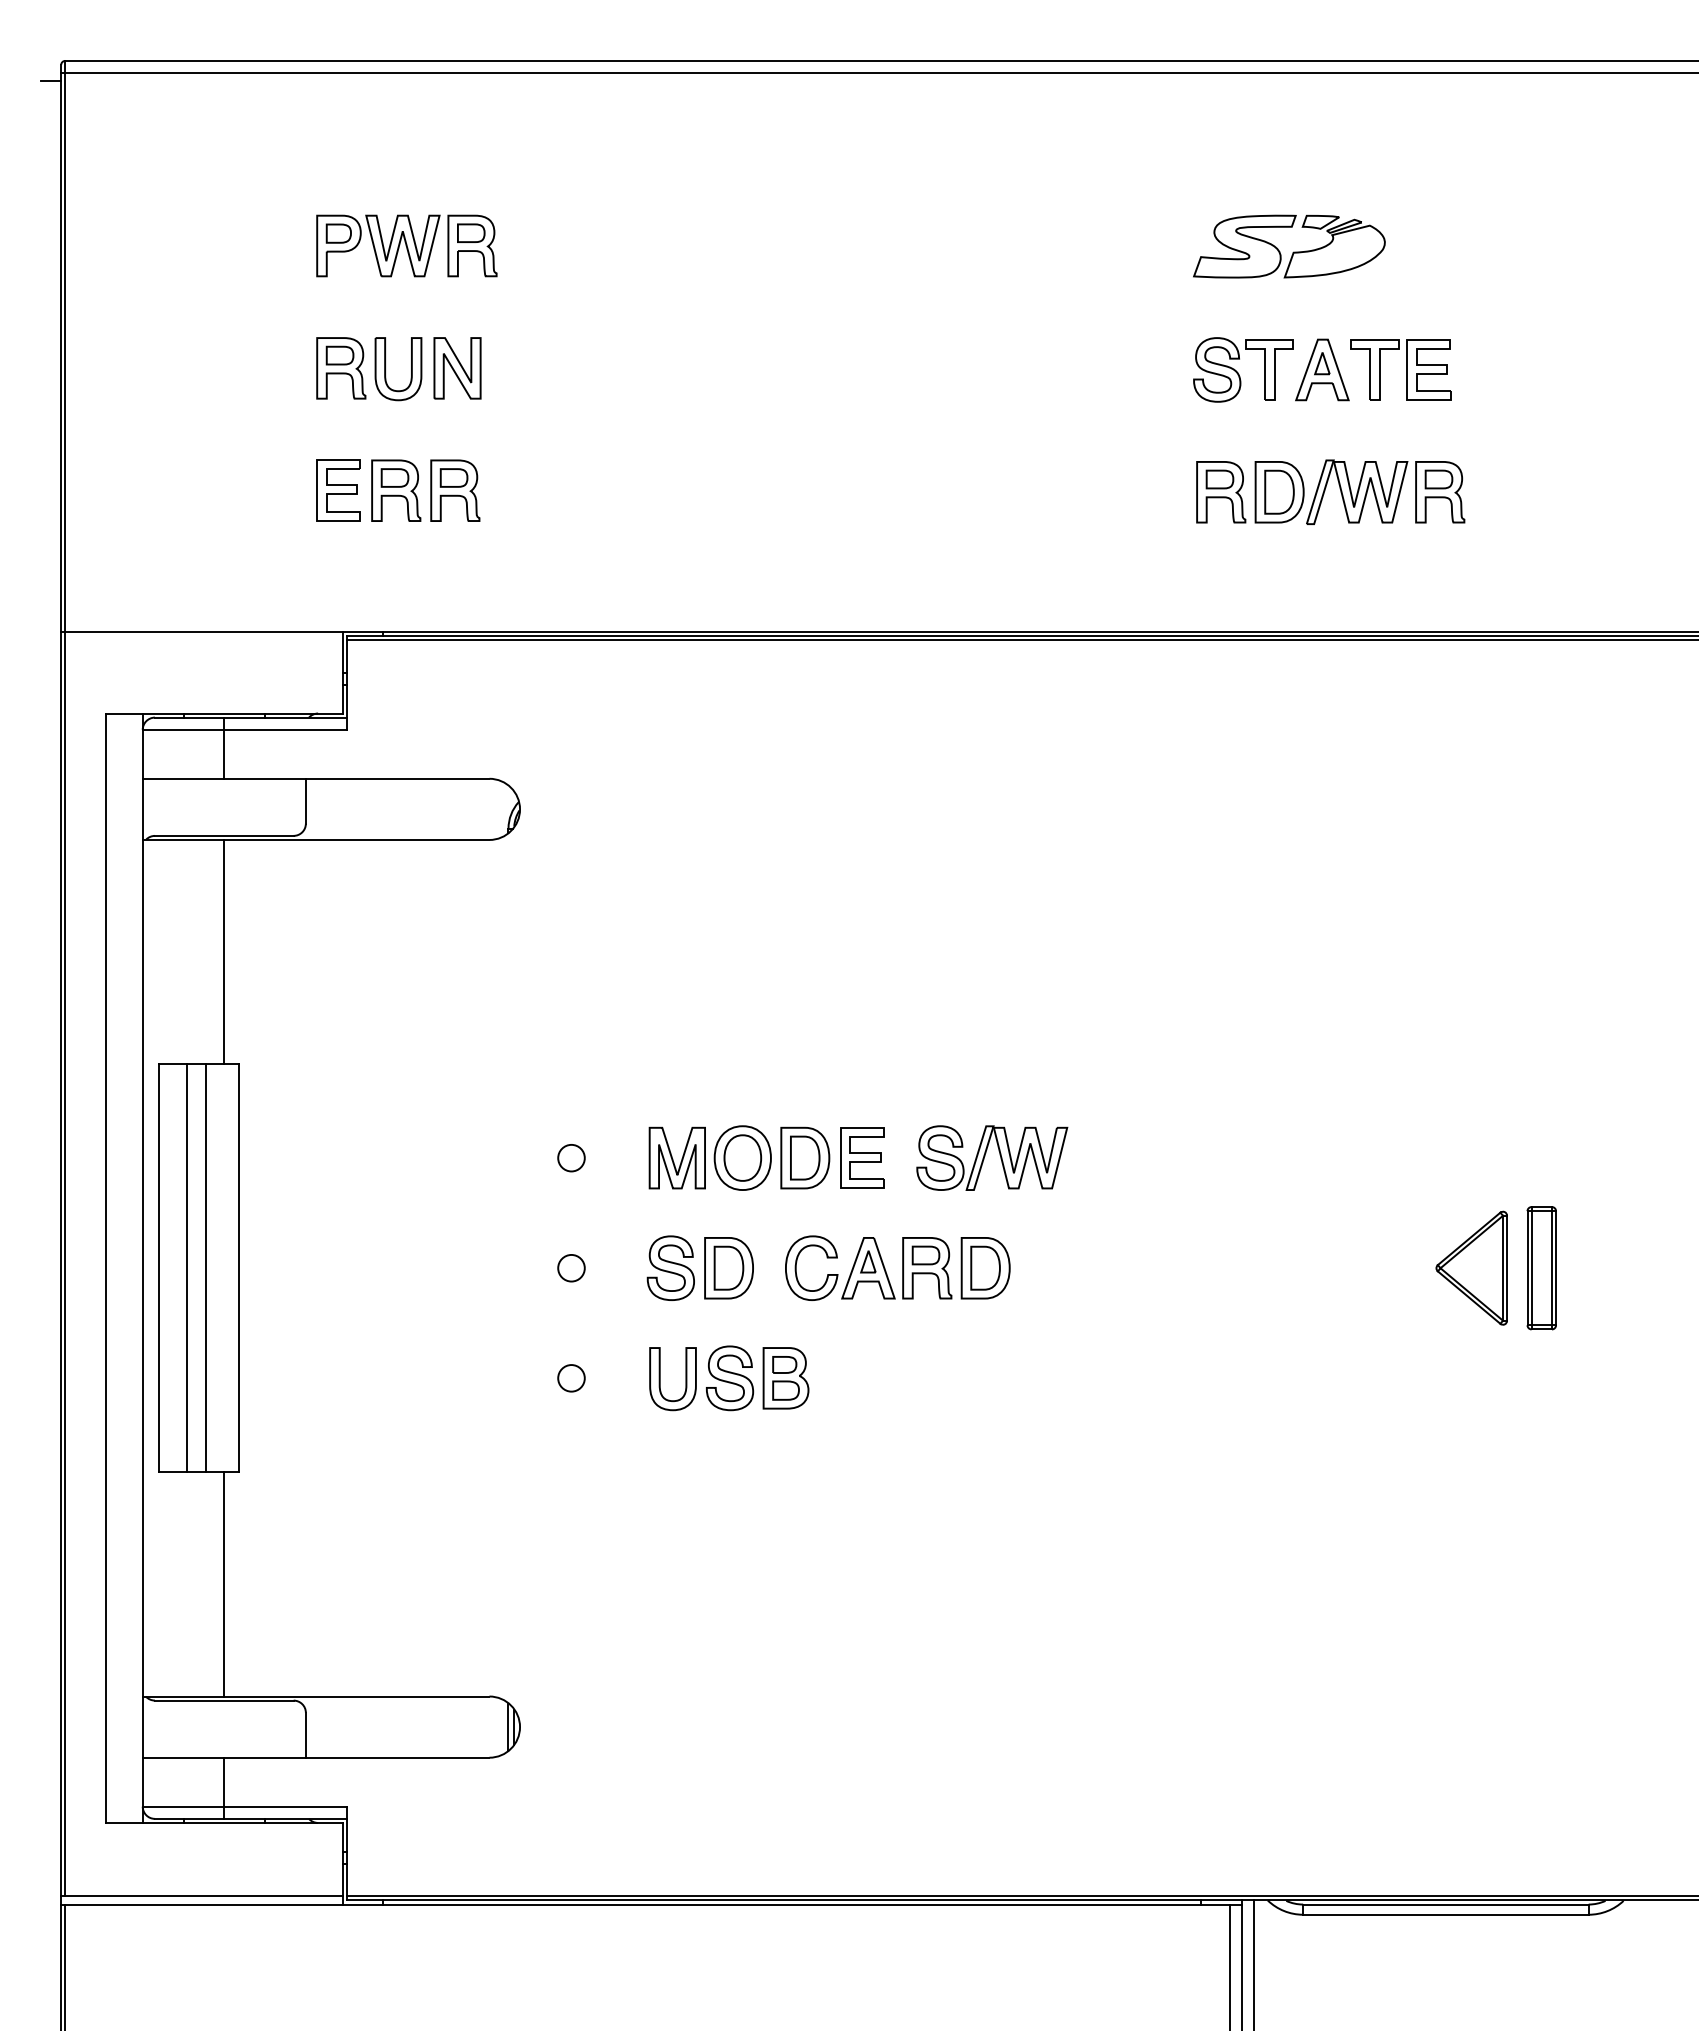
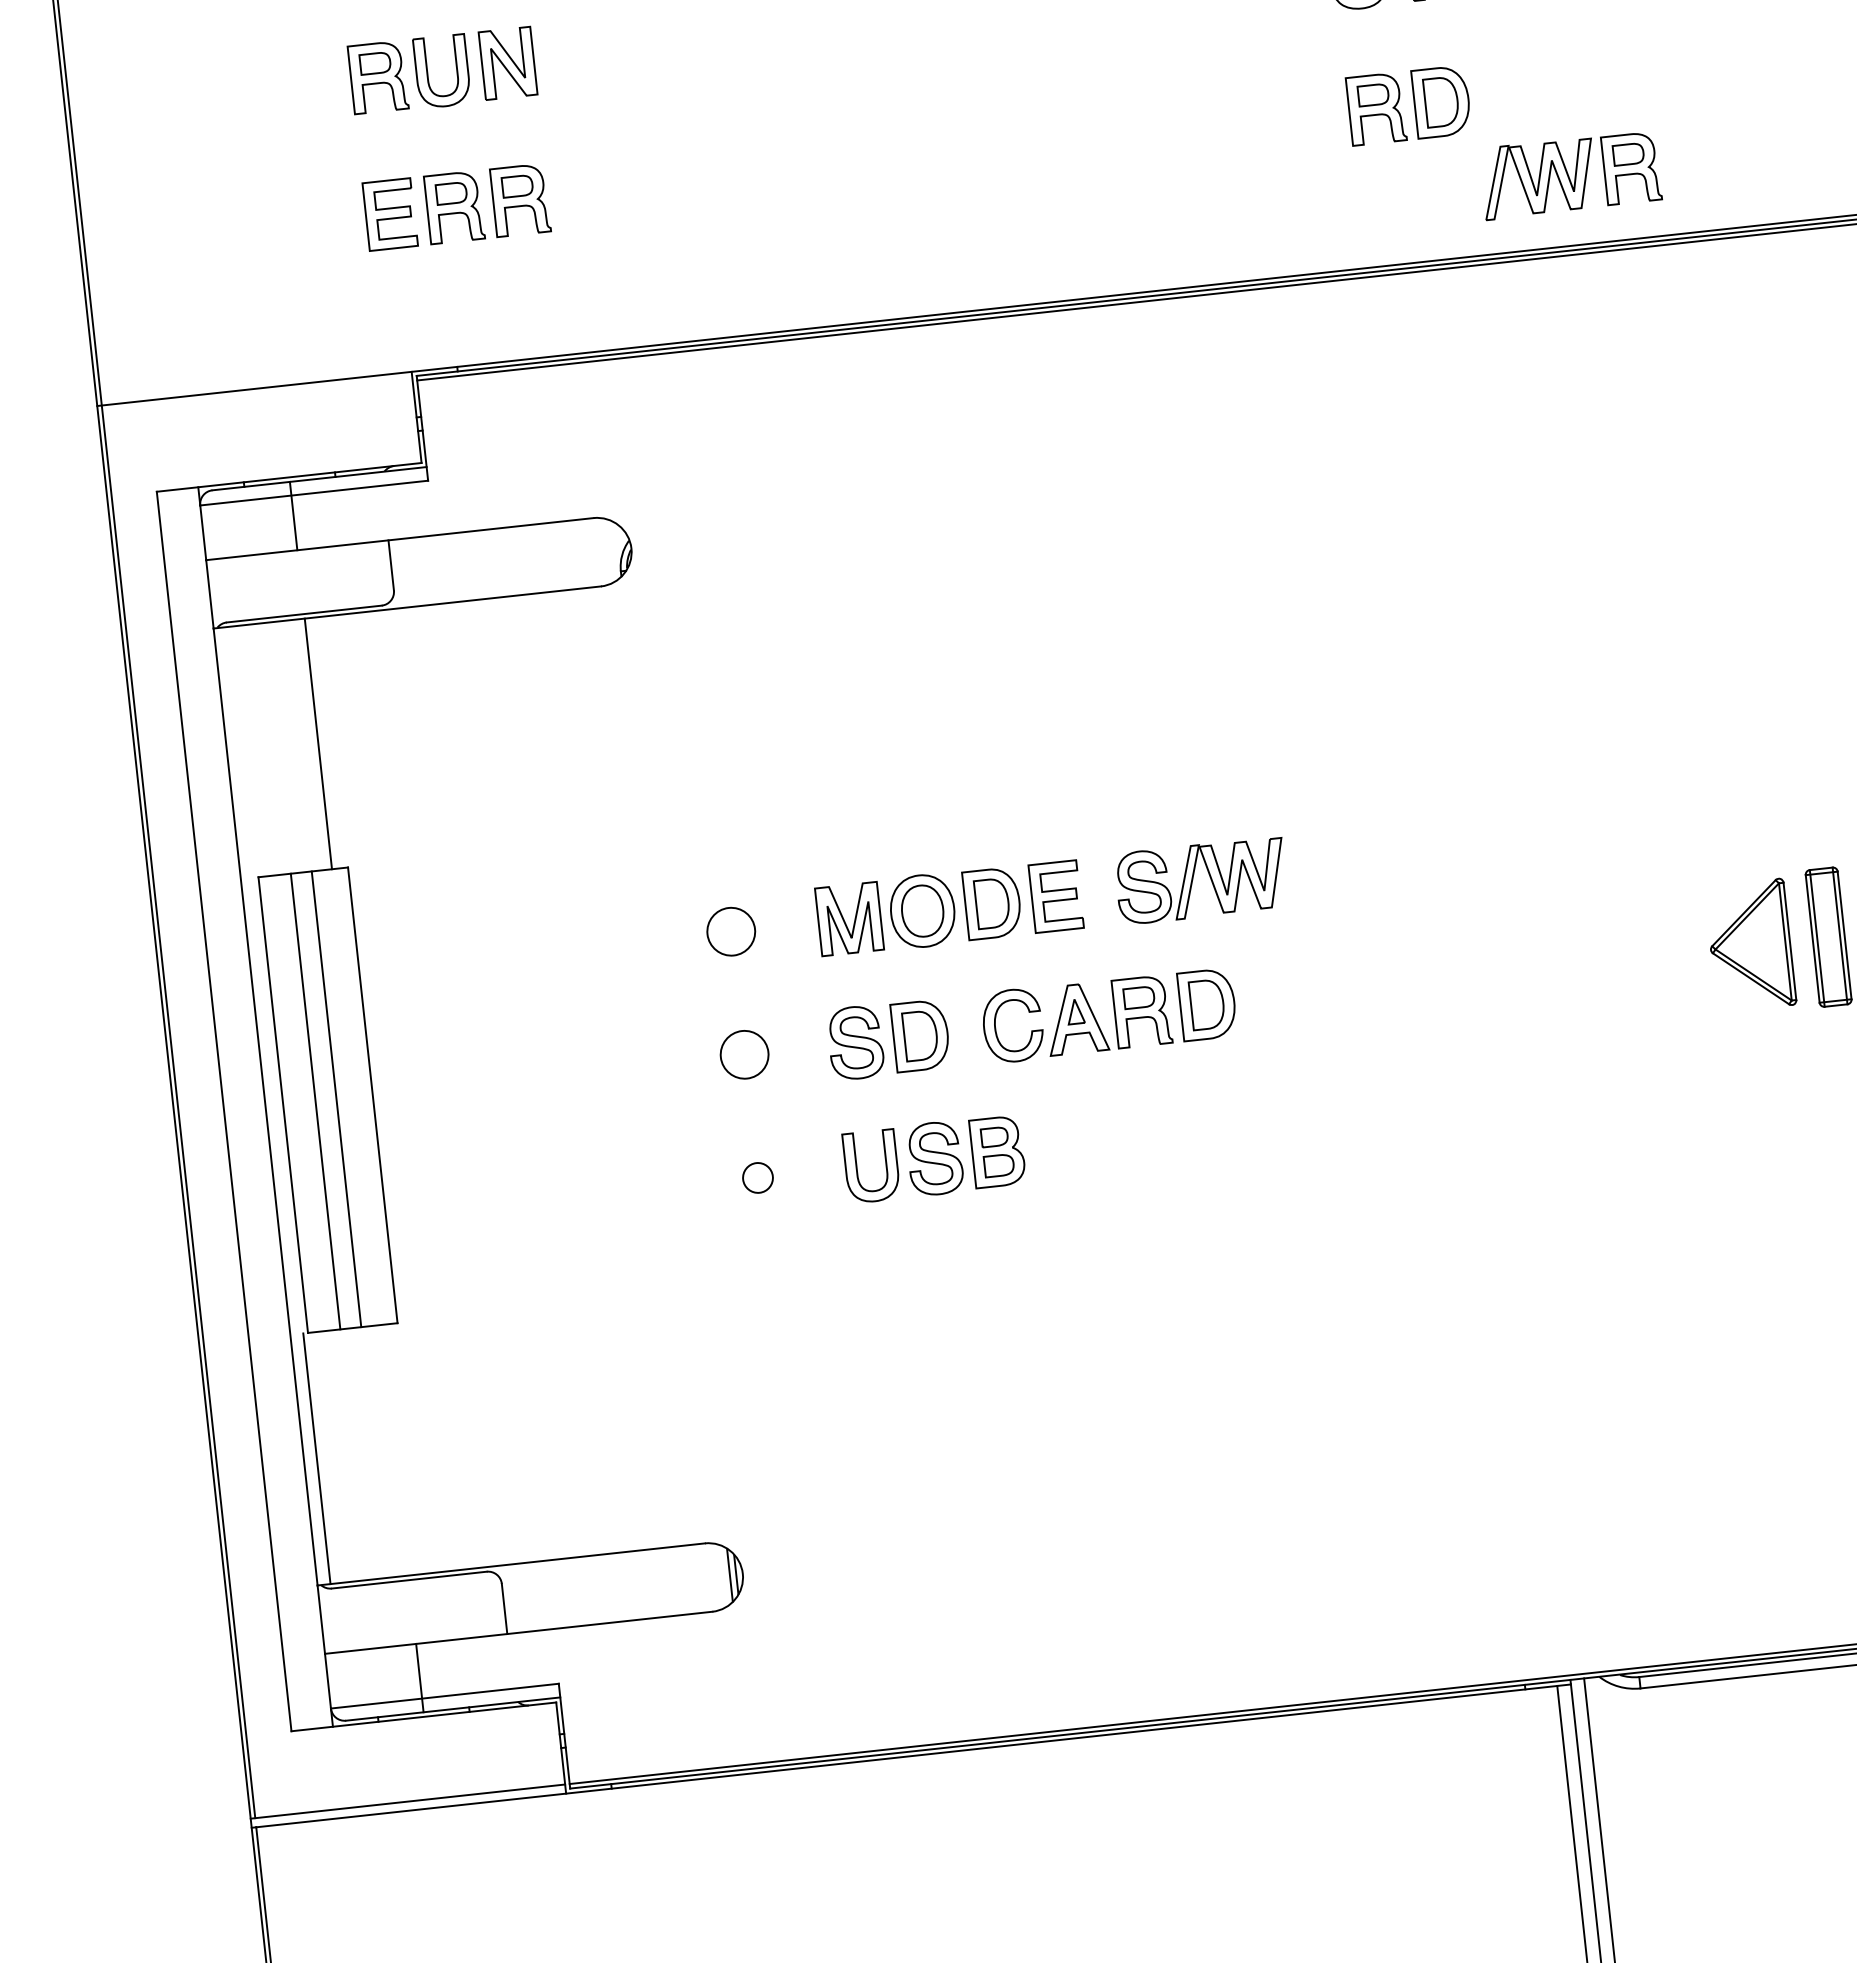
part: (1385, 491) -> (1570, 174), moved
part: (571, 1158) -> (731, 932), size x1.6
part: (571, 1268) -> (744, 1055), size x1.6
line: (224, 1584) -> (317, 1458), moved

